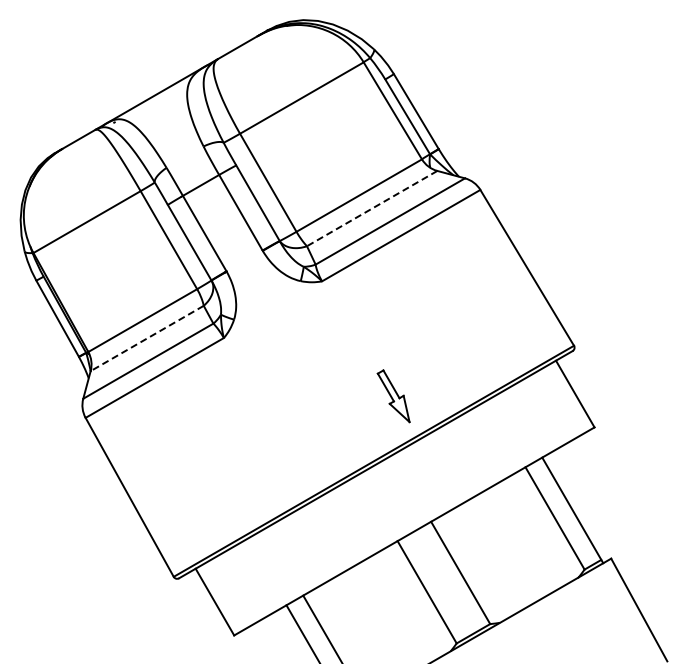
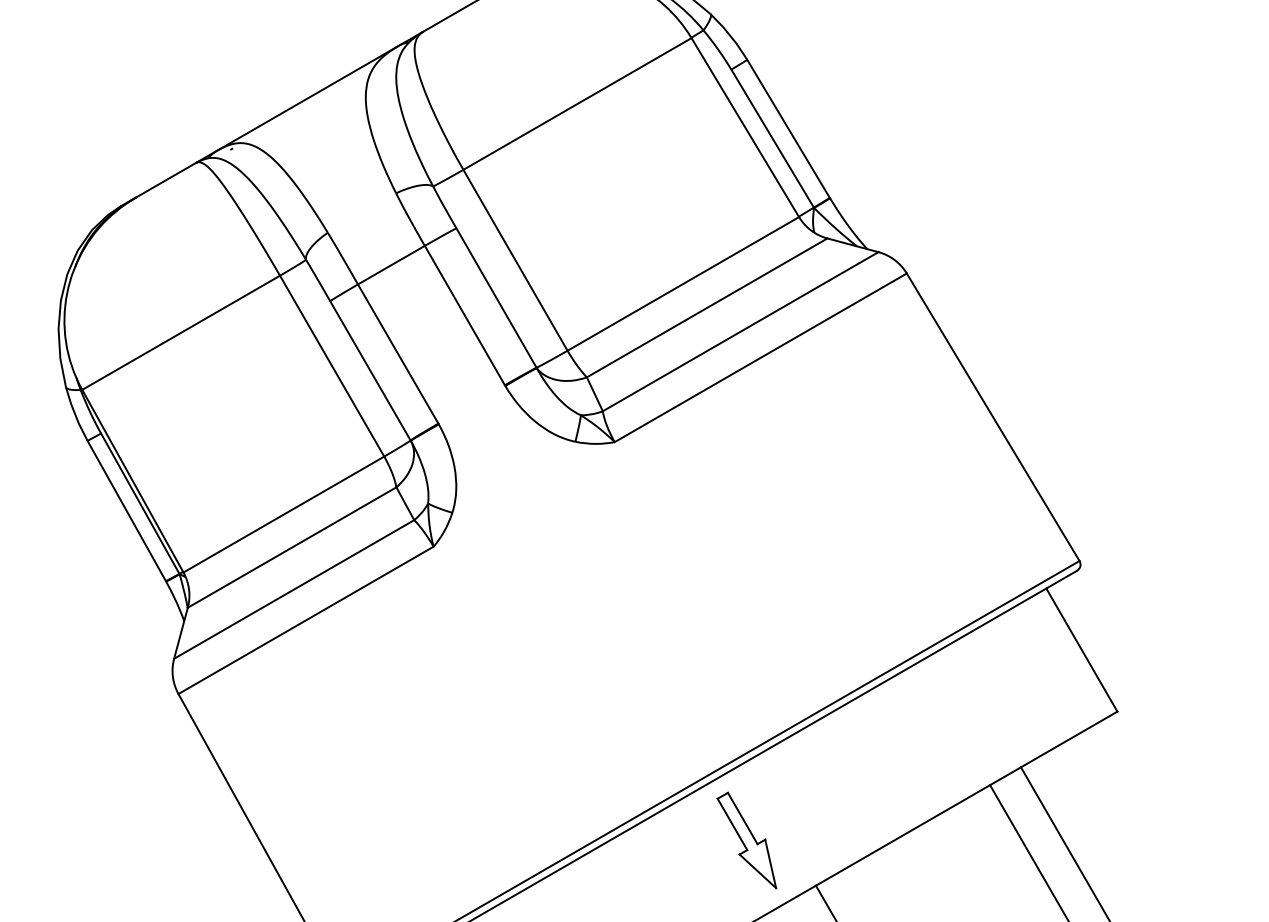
line: (371, 208) -> (705, 307), dashed -> solid
line: (146, 338) -> (290, 547), dashed -> solid
part: (393, 396) -> (746, 840), moved

